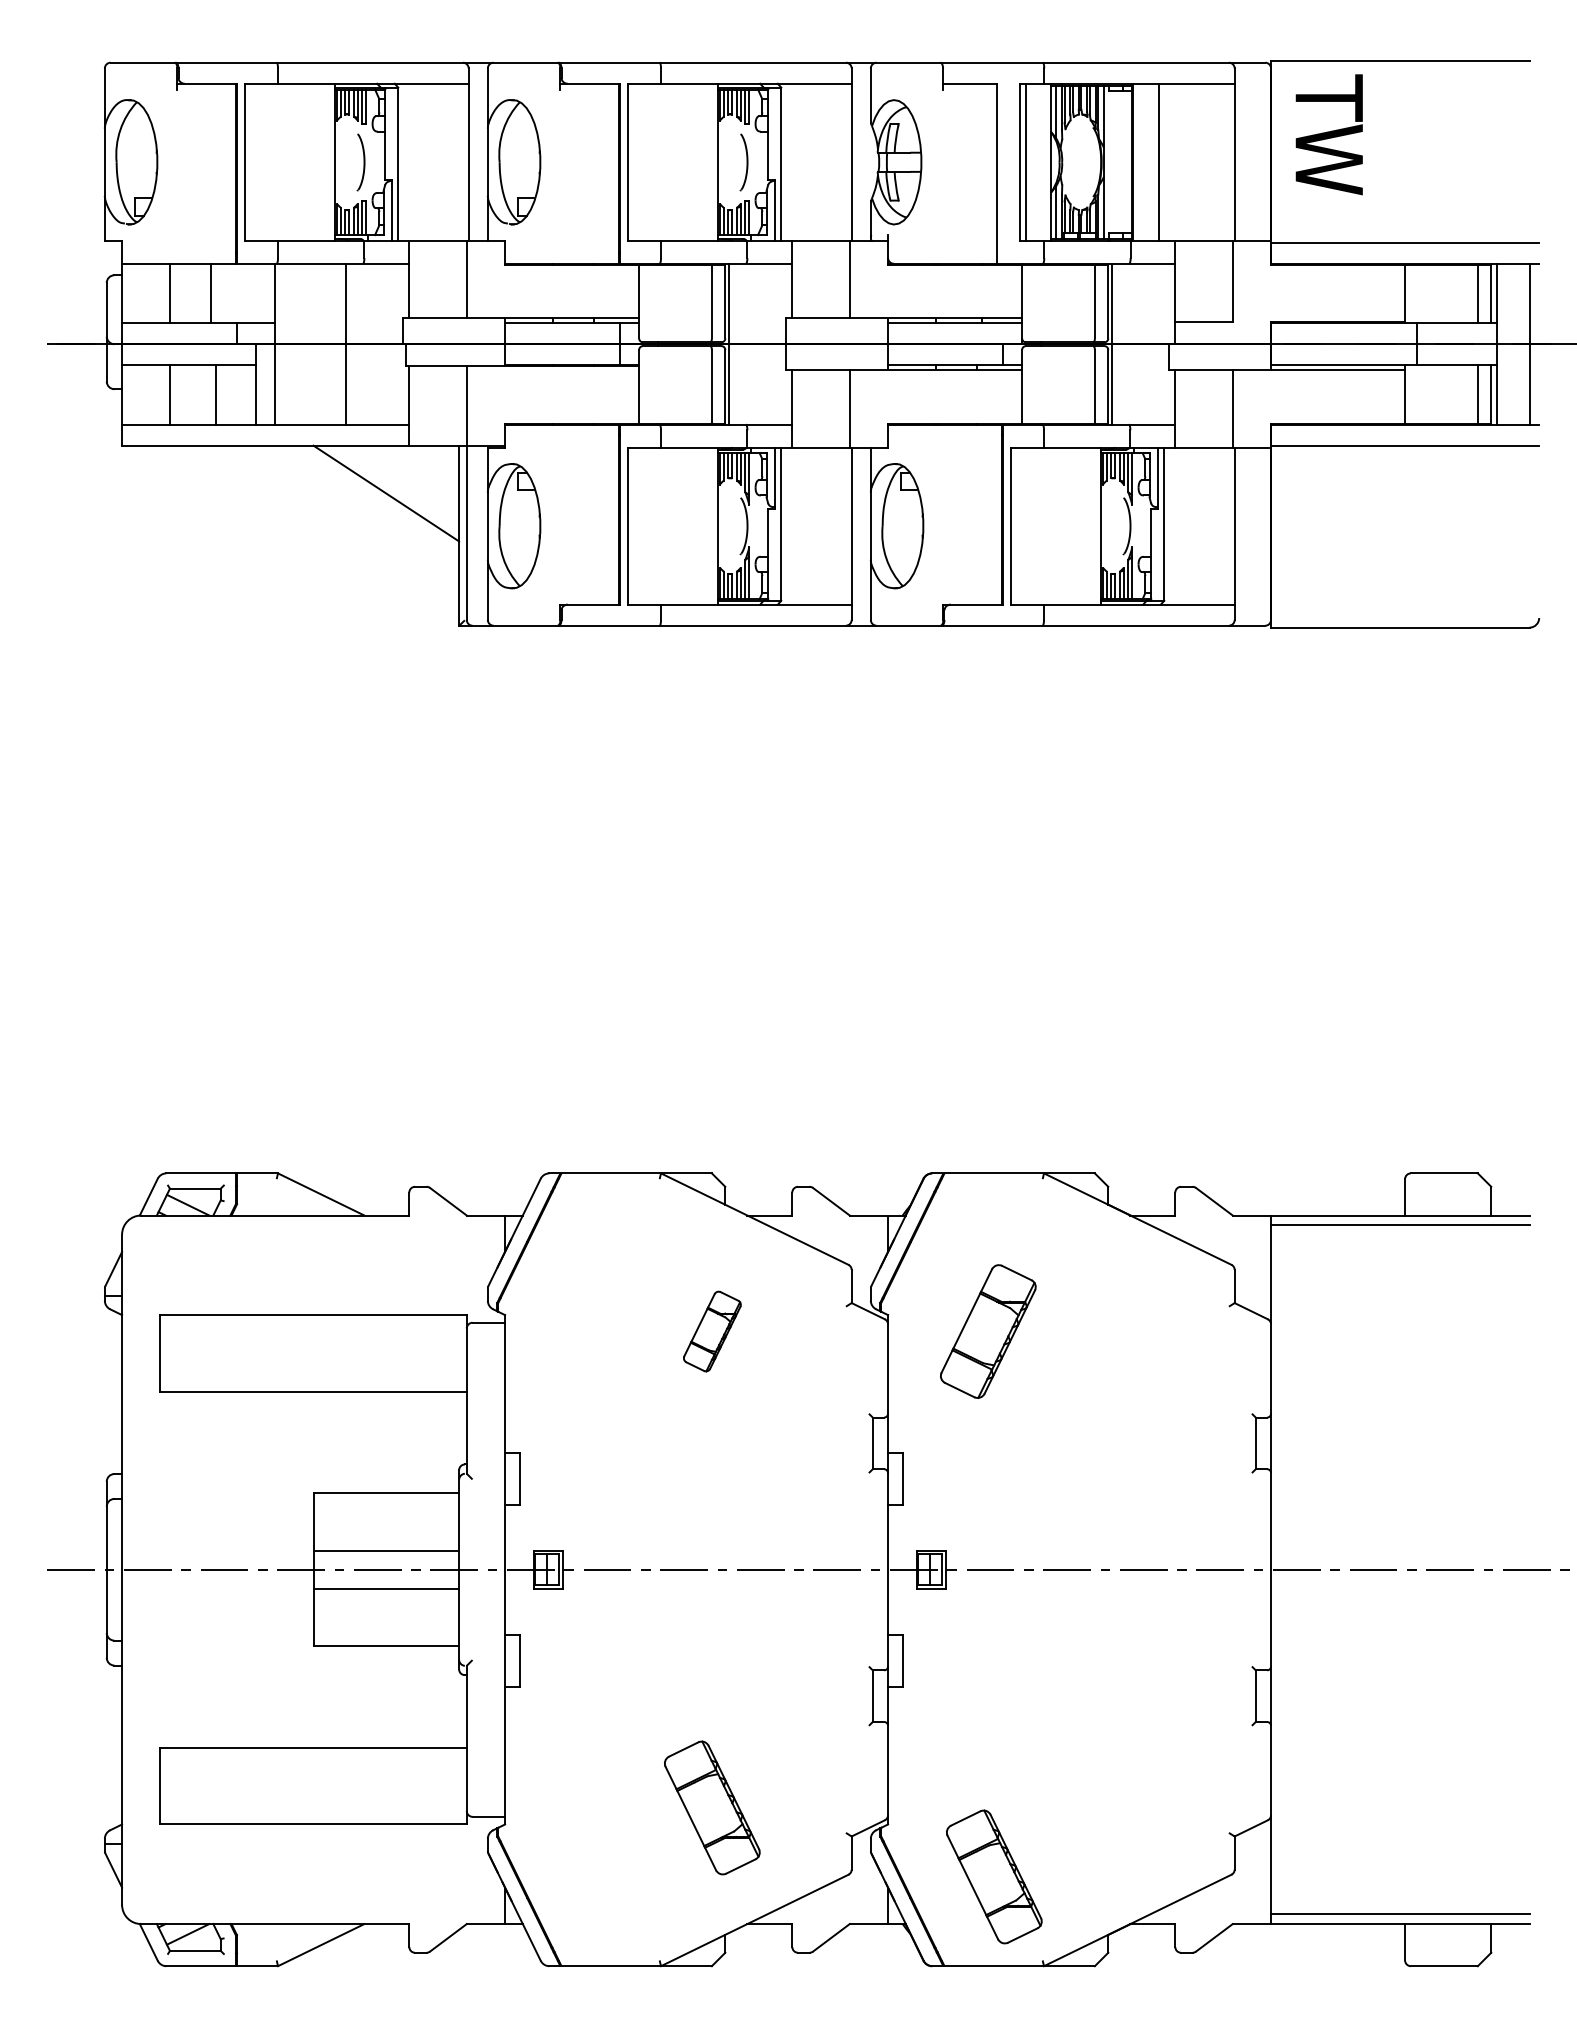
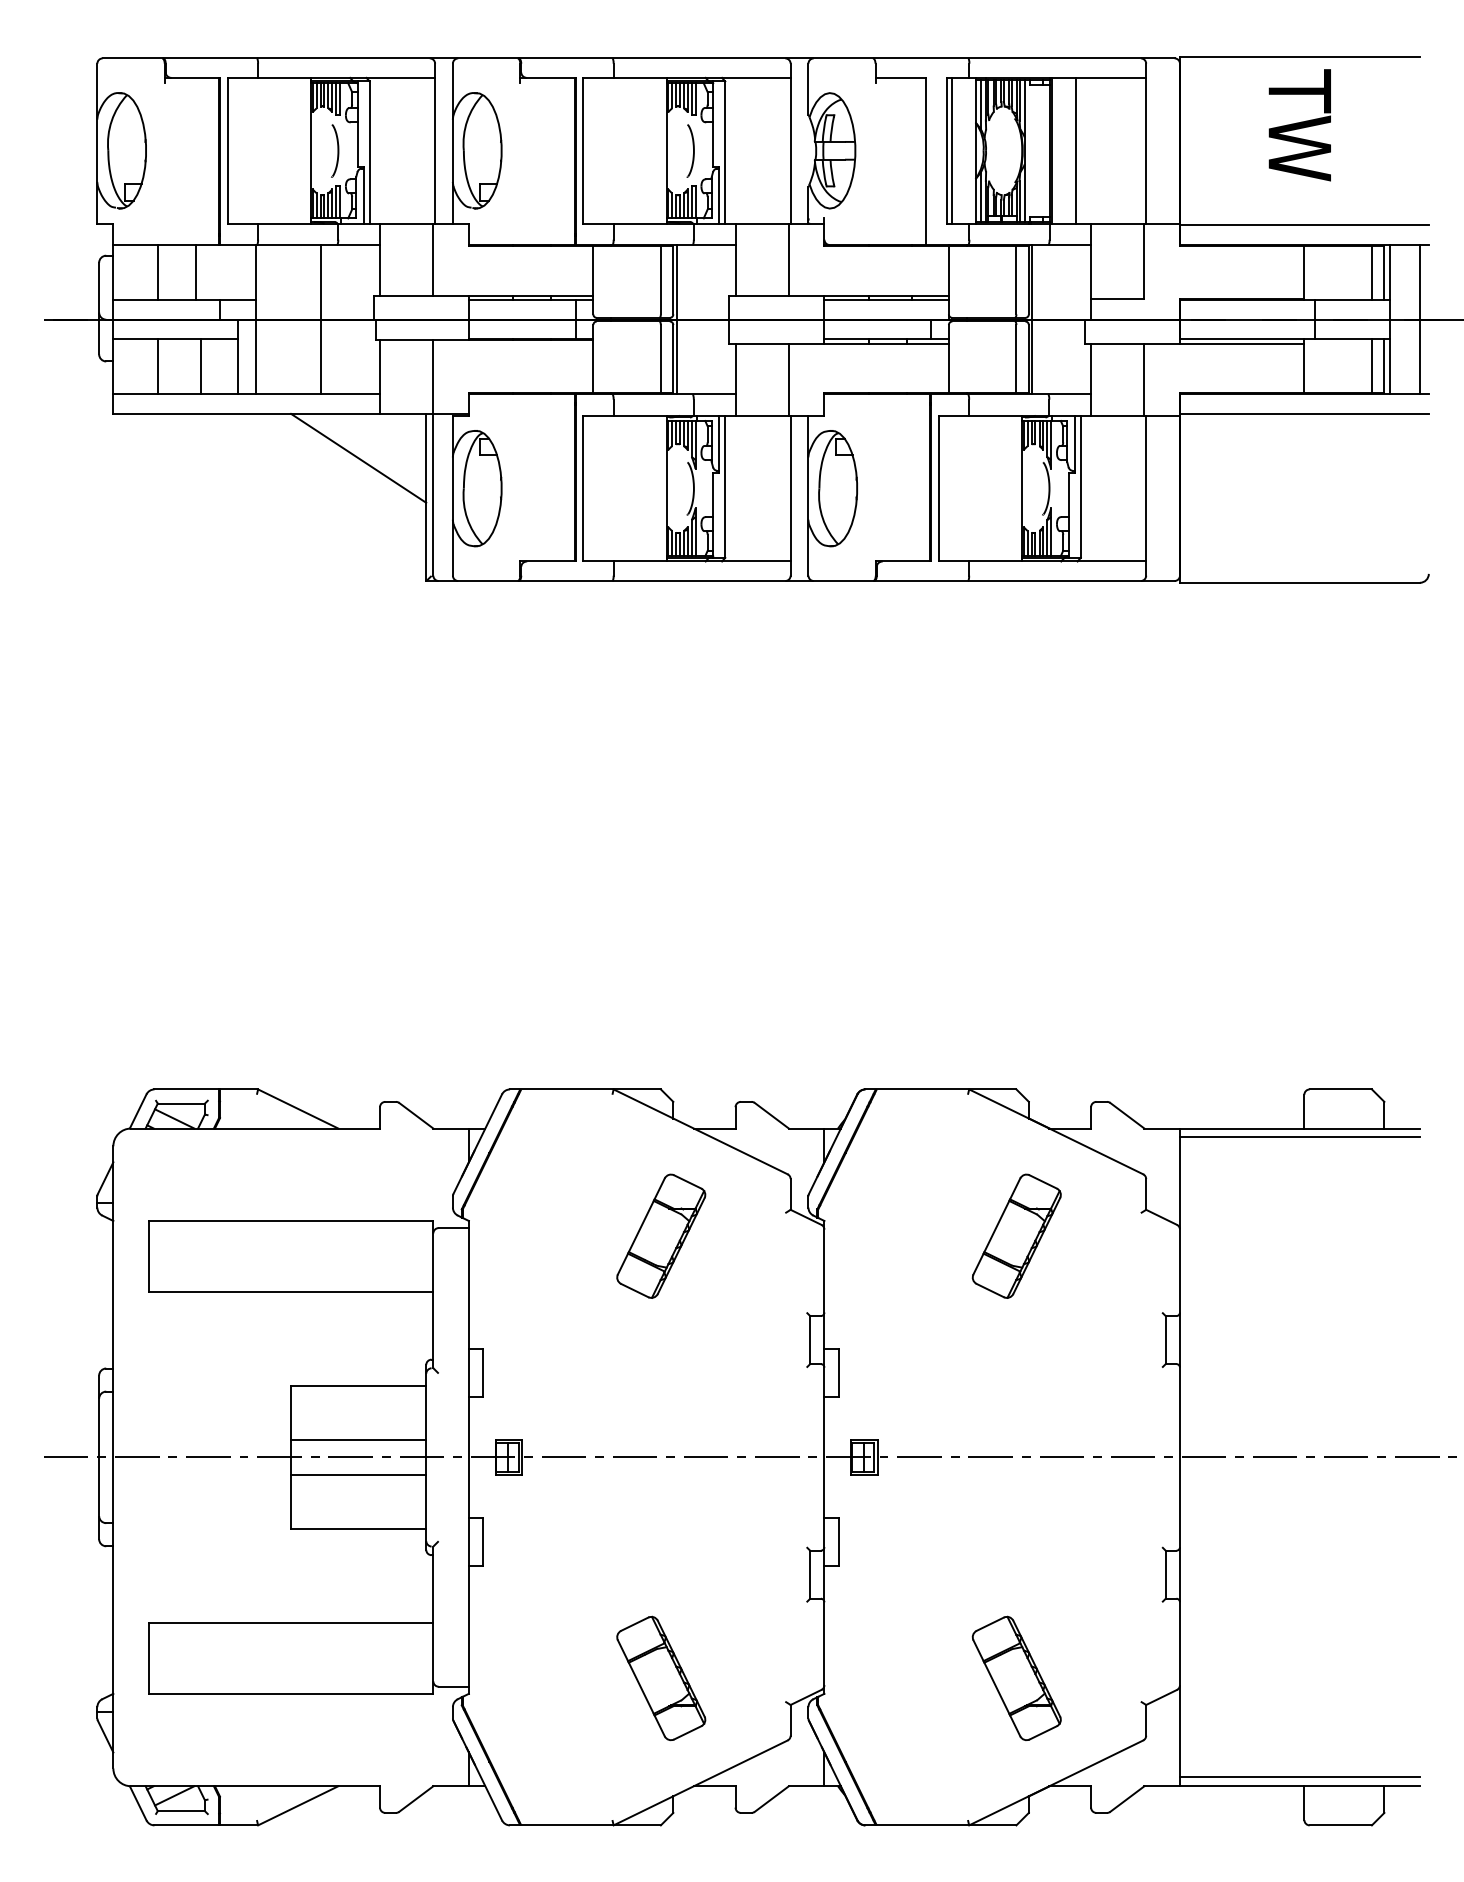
text: (1328, 134) -> (1299, 125), moved
part: (712, 1331) -> (661, 1236), size x1.67
part: (988, 1331) -> (1016, 1236), moved
part: (994, 1876) -> (1016, 1678), moved

